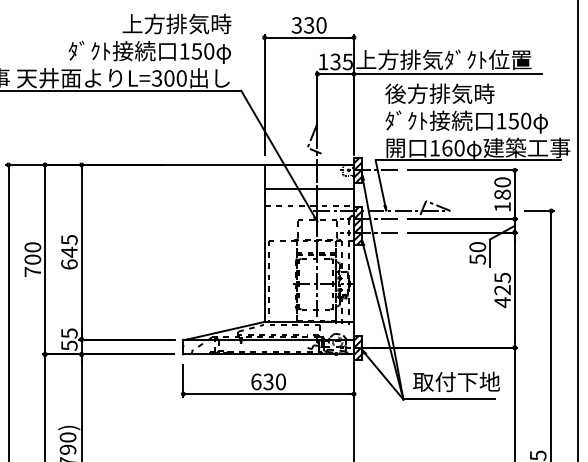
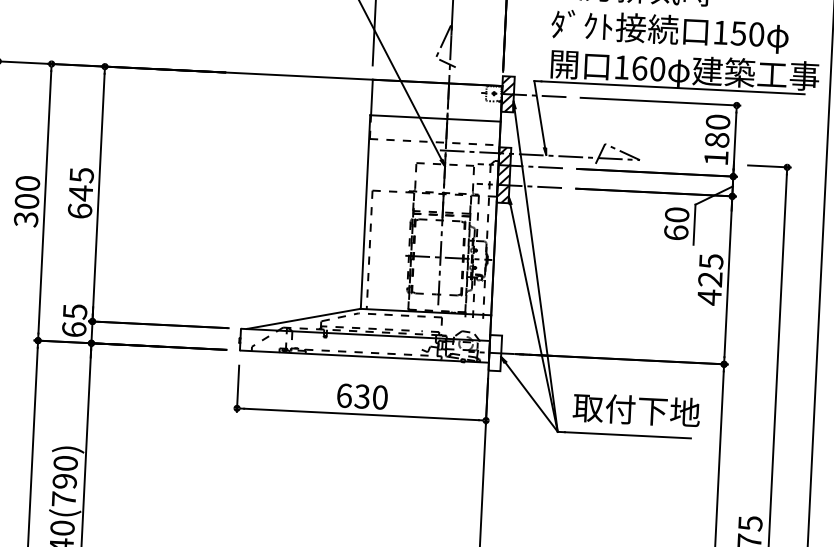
text: (477, 259) -> (675, 232), 50 -> 60
text: (32, 271) -> (25, 218), 700 -> 300
text: (69, 345) -> (74, 329), 55 -> 65
hatch: (358, 347) -> (495, 352), removed

